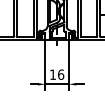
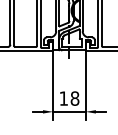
text: (61, 74) -> (75, 98), 16 -> 18

